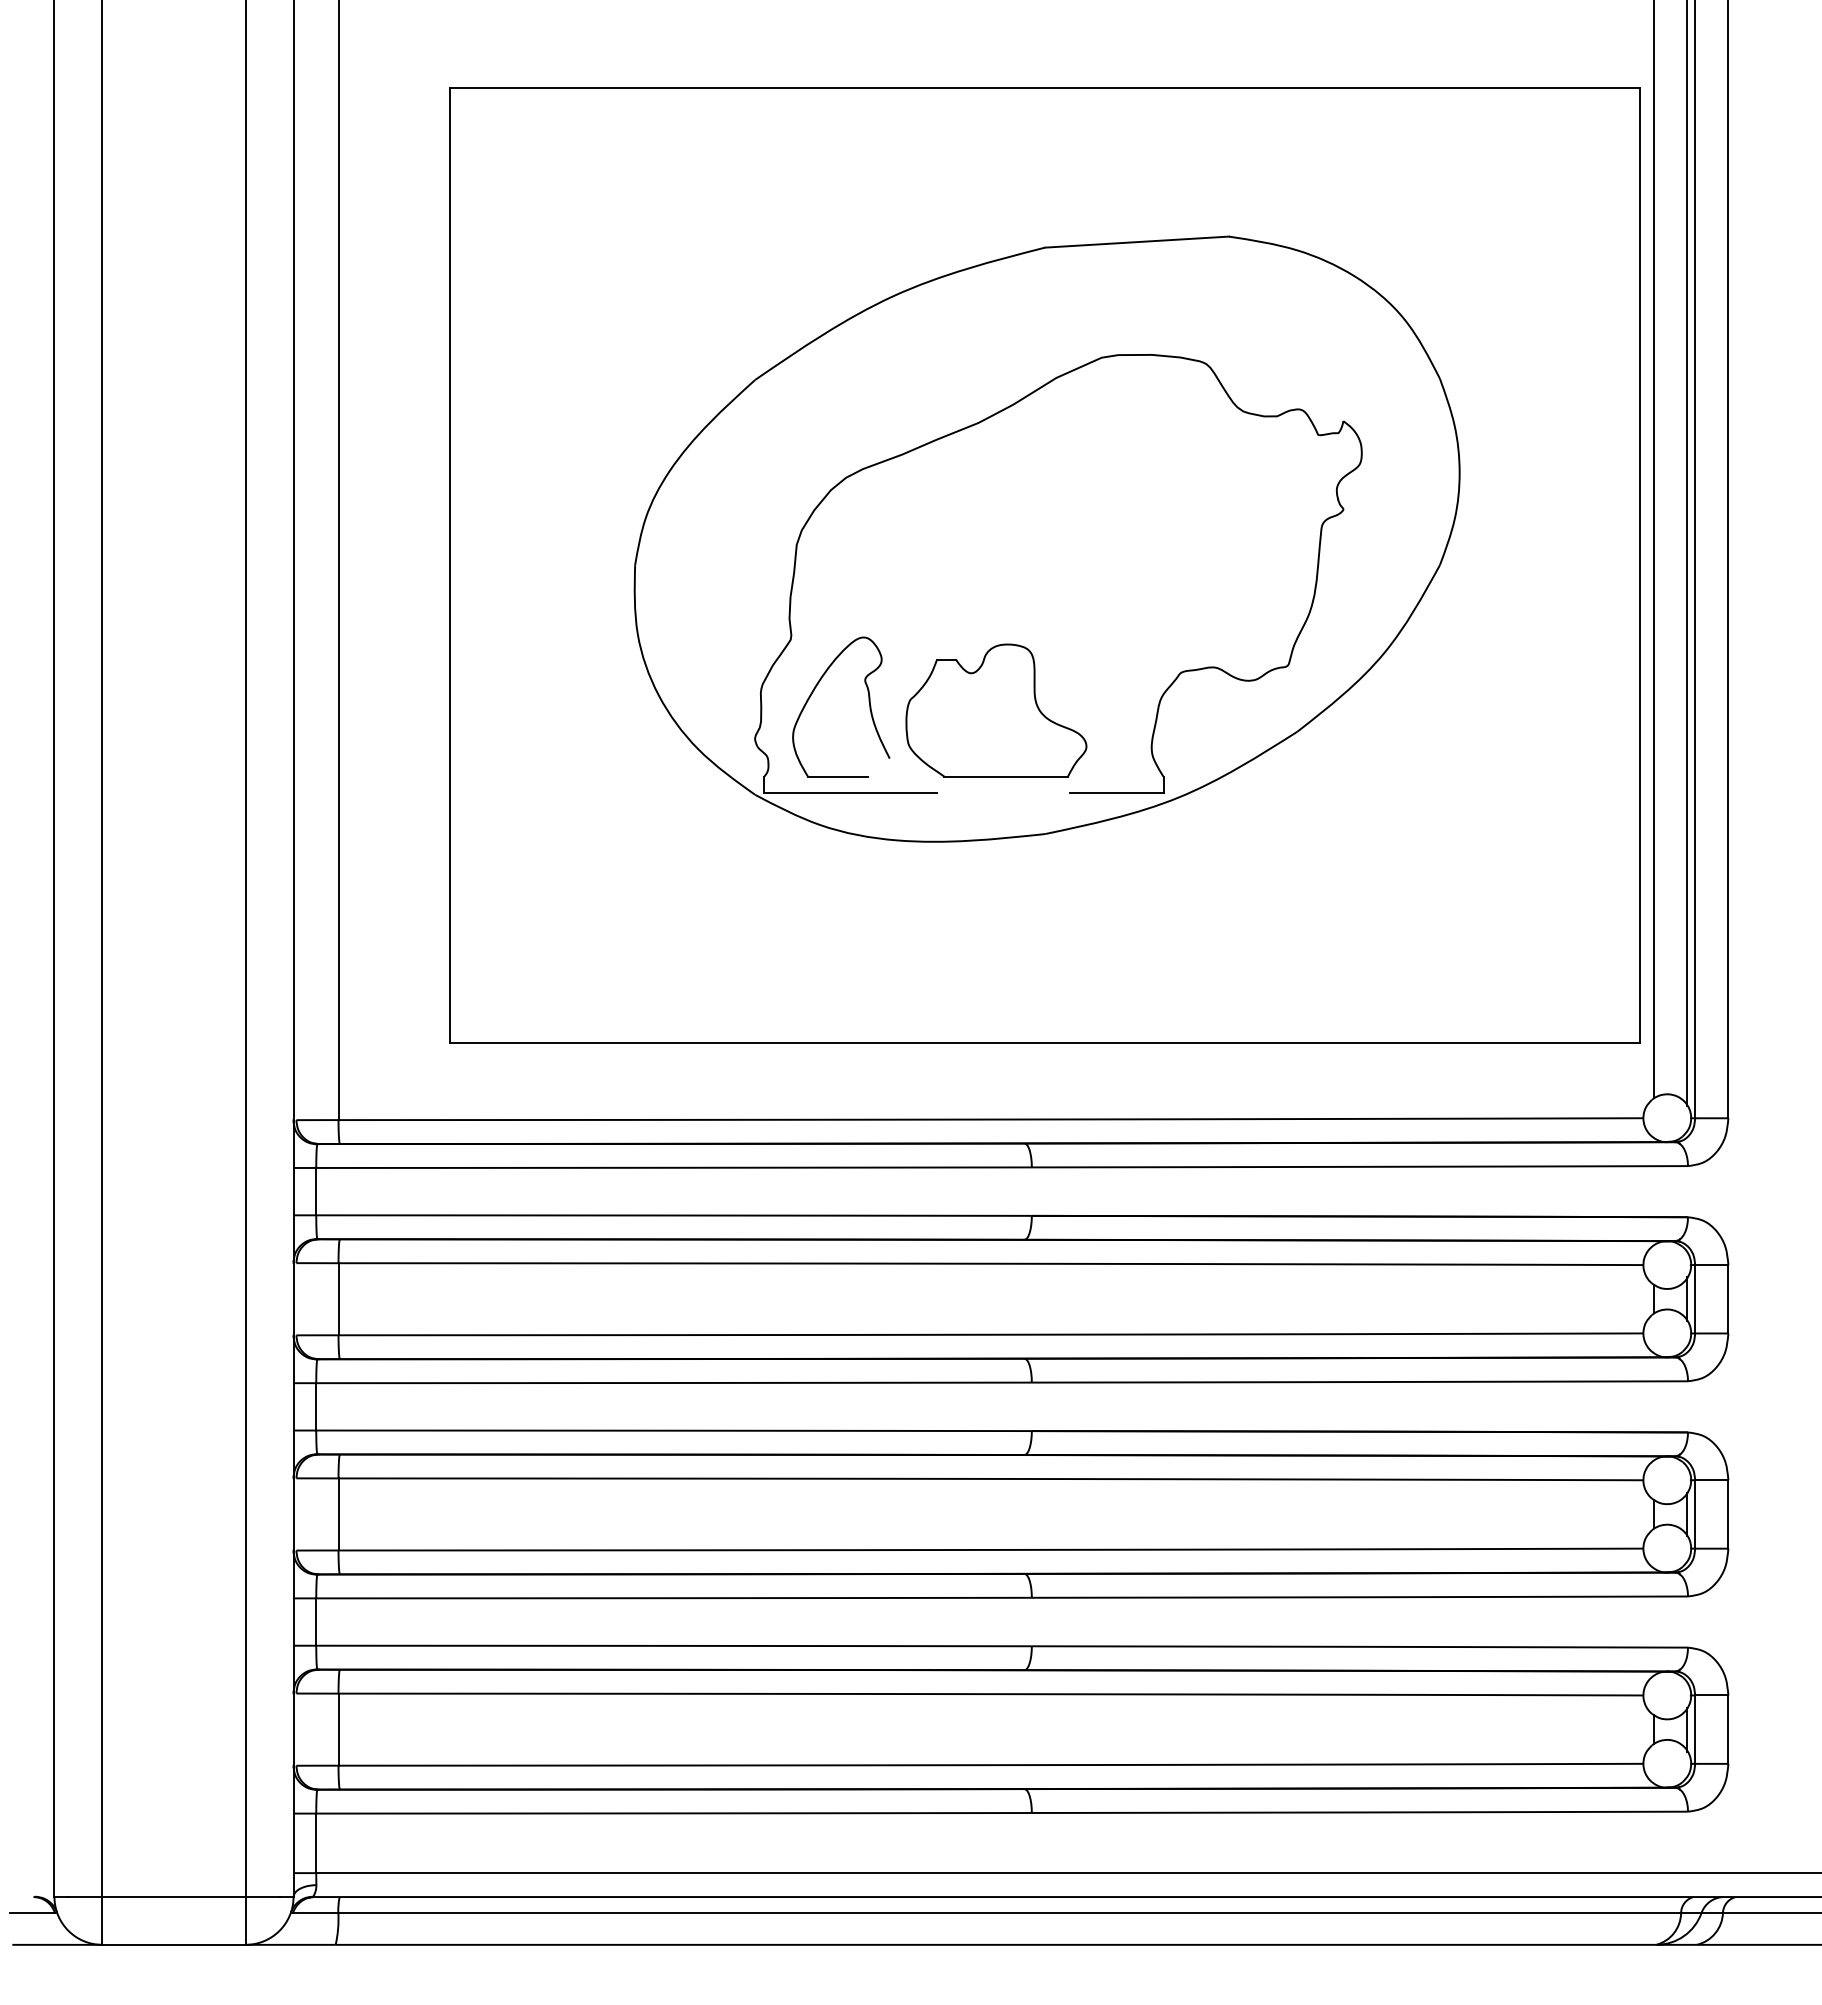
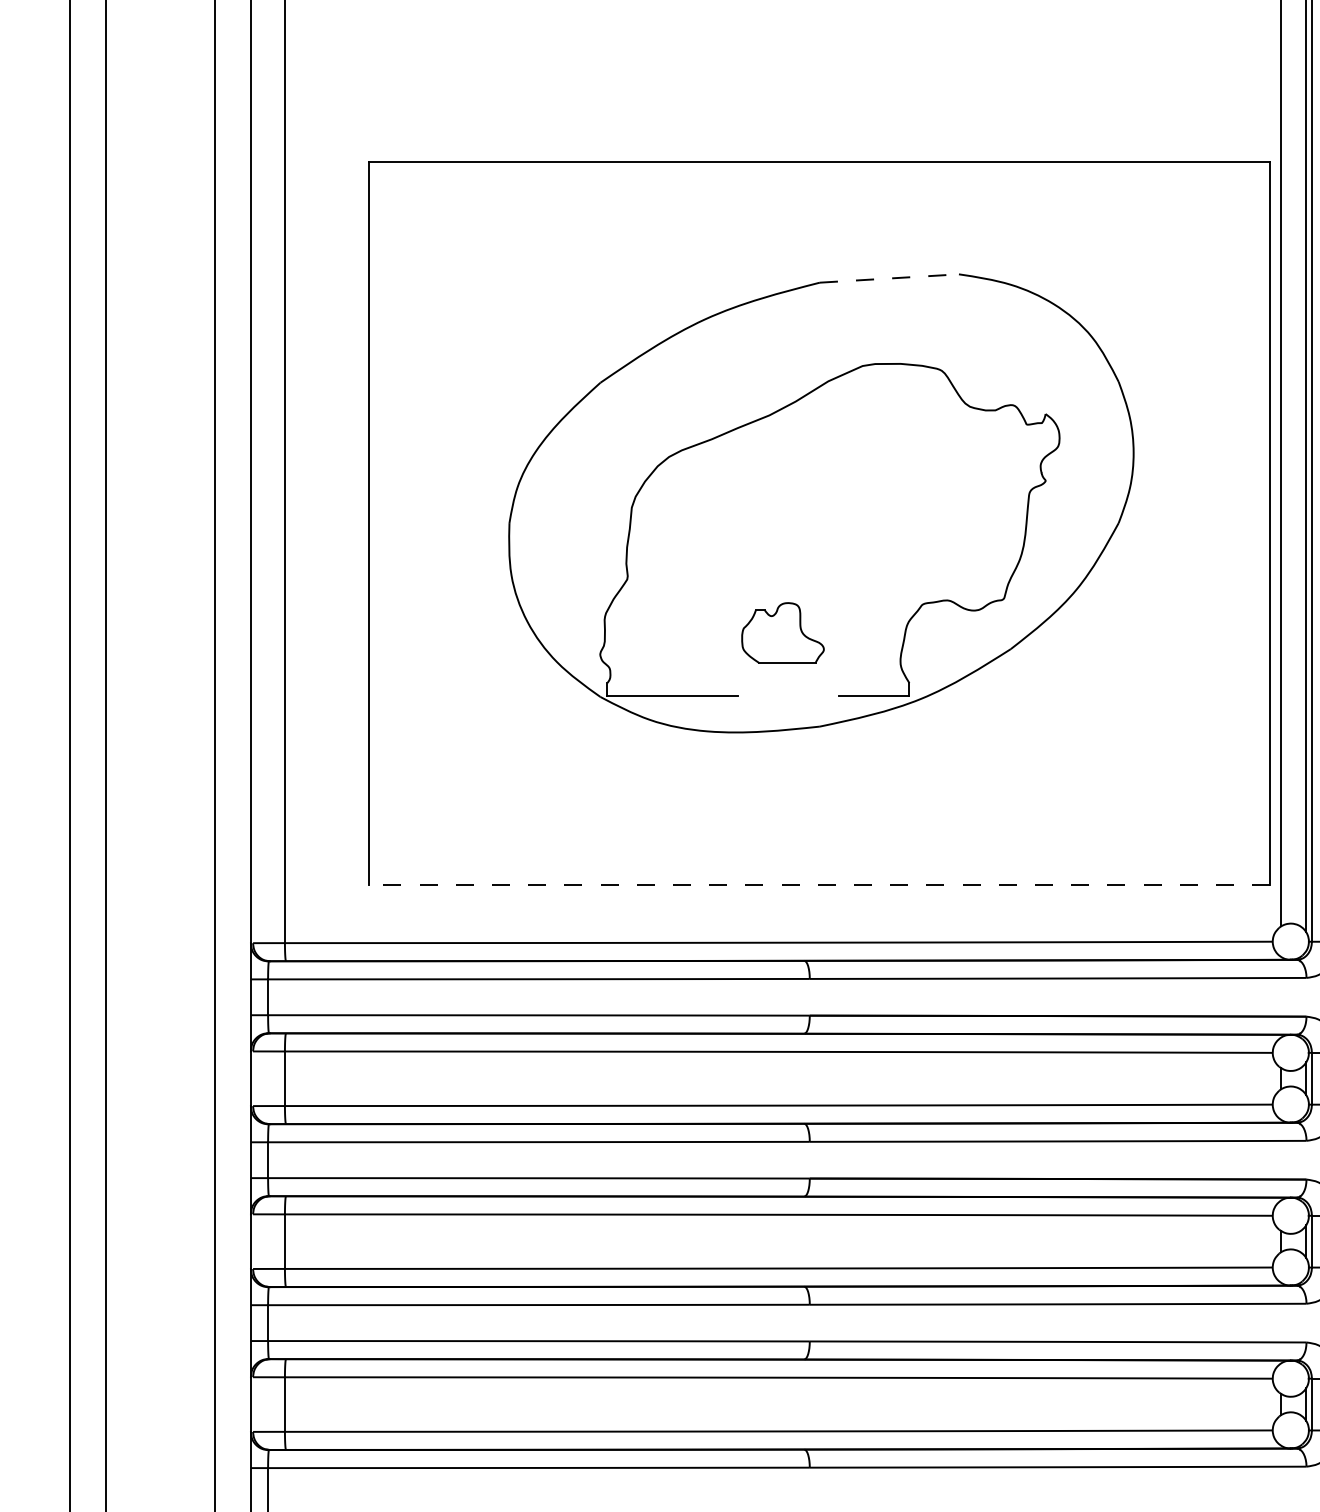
line: (1137, 242) -> (889, 278), solid -> dashed
part: (868, 702) -> (686, 627), removed
part: (996, 710) -> (783, 633), size x0.6
line: (1045, 1042) -> (820, 884), solid -> dashed

